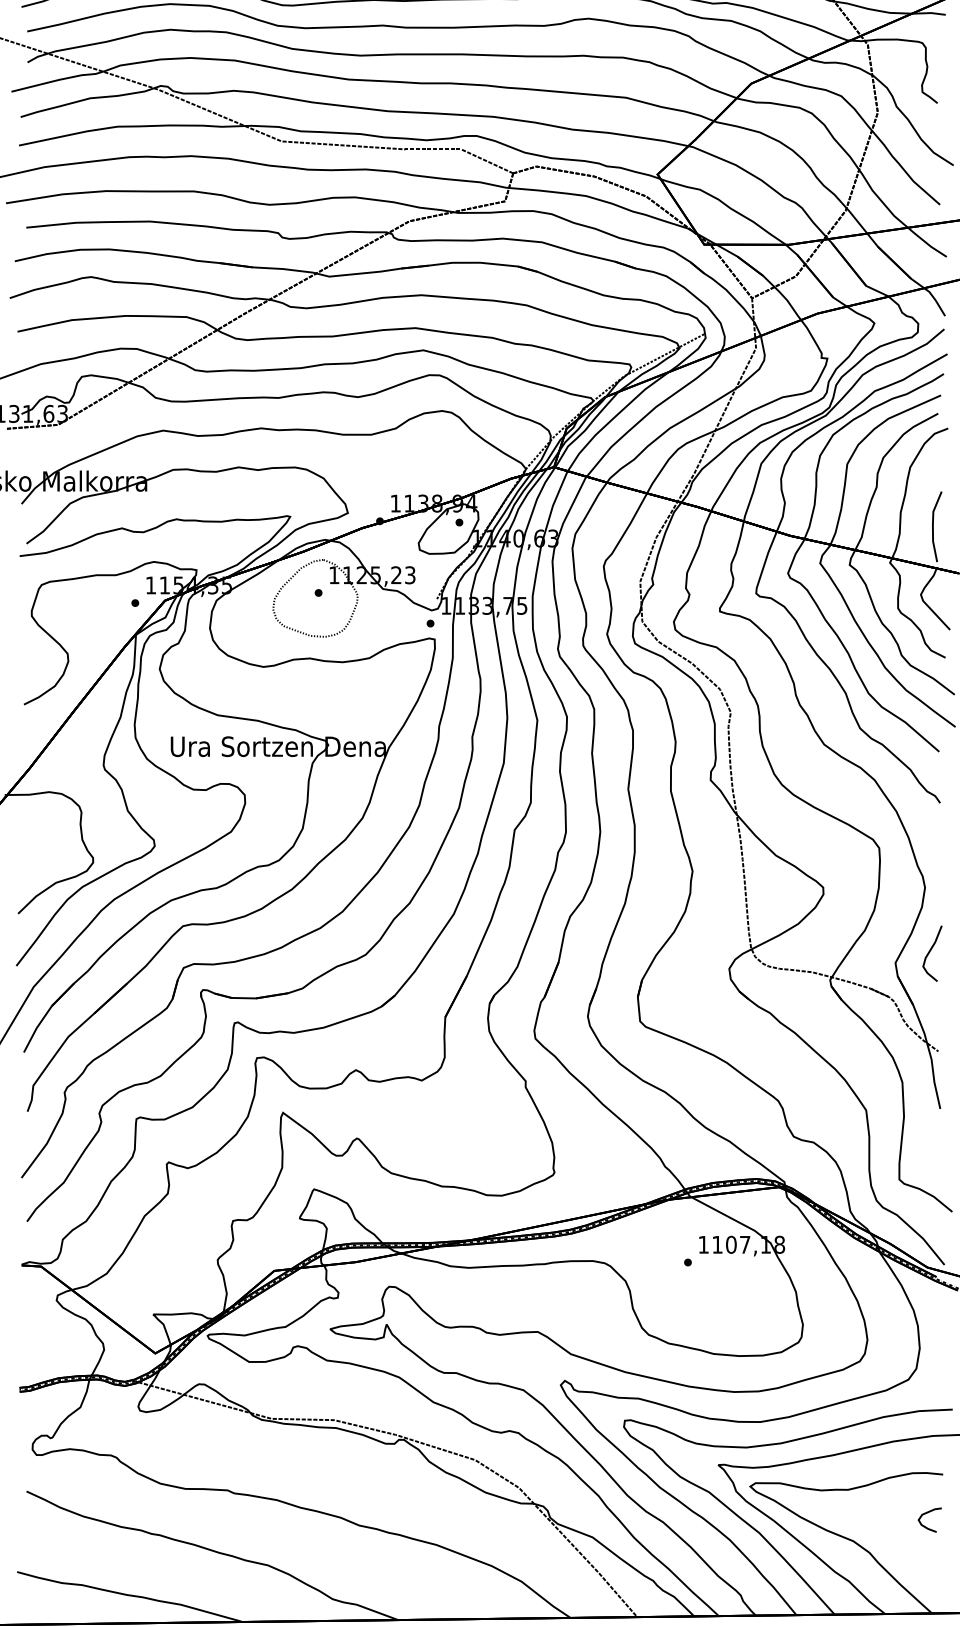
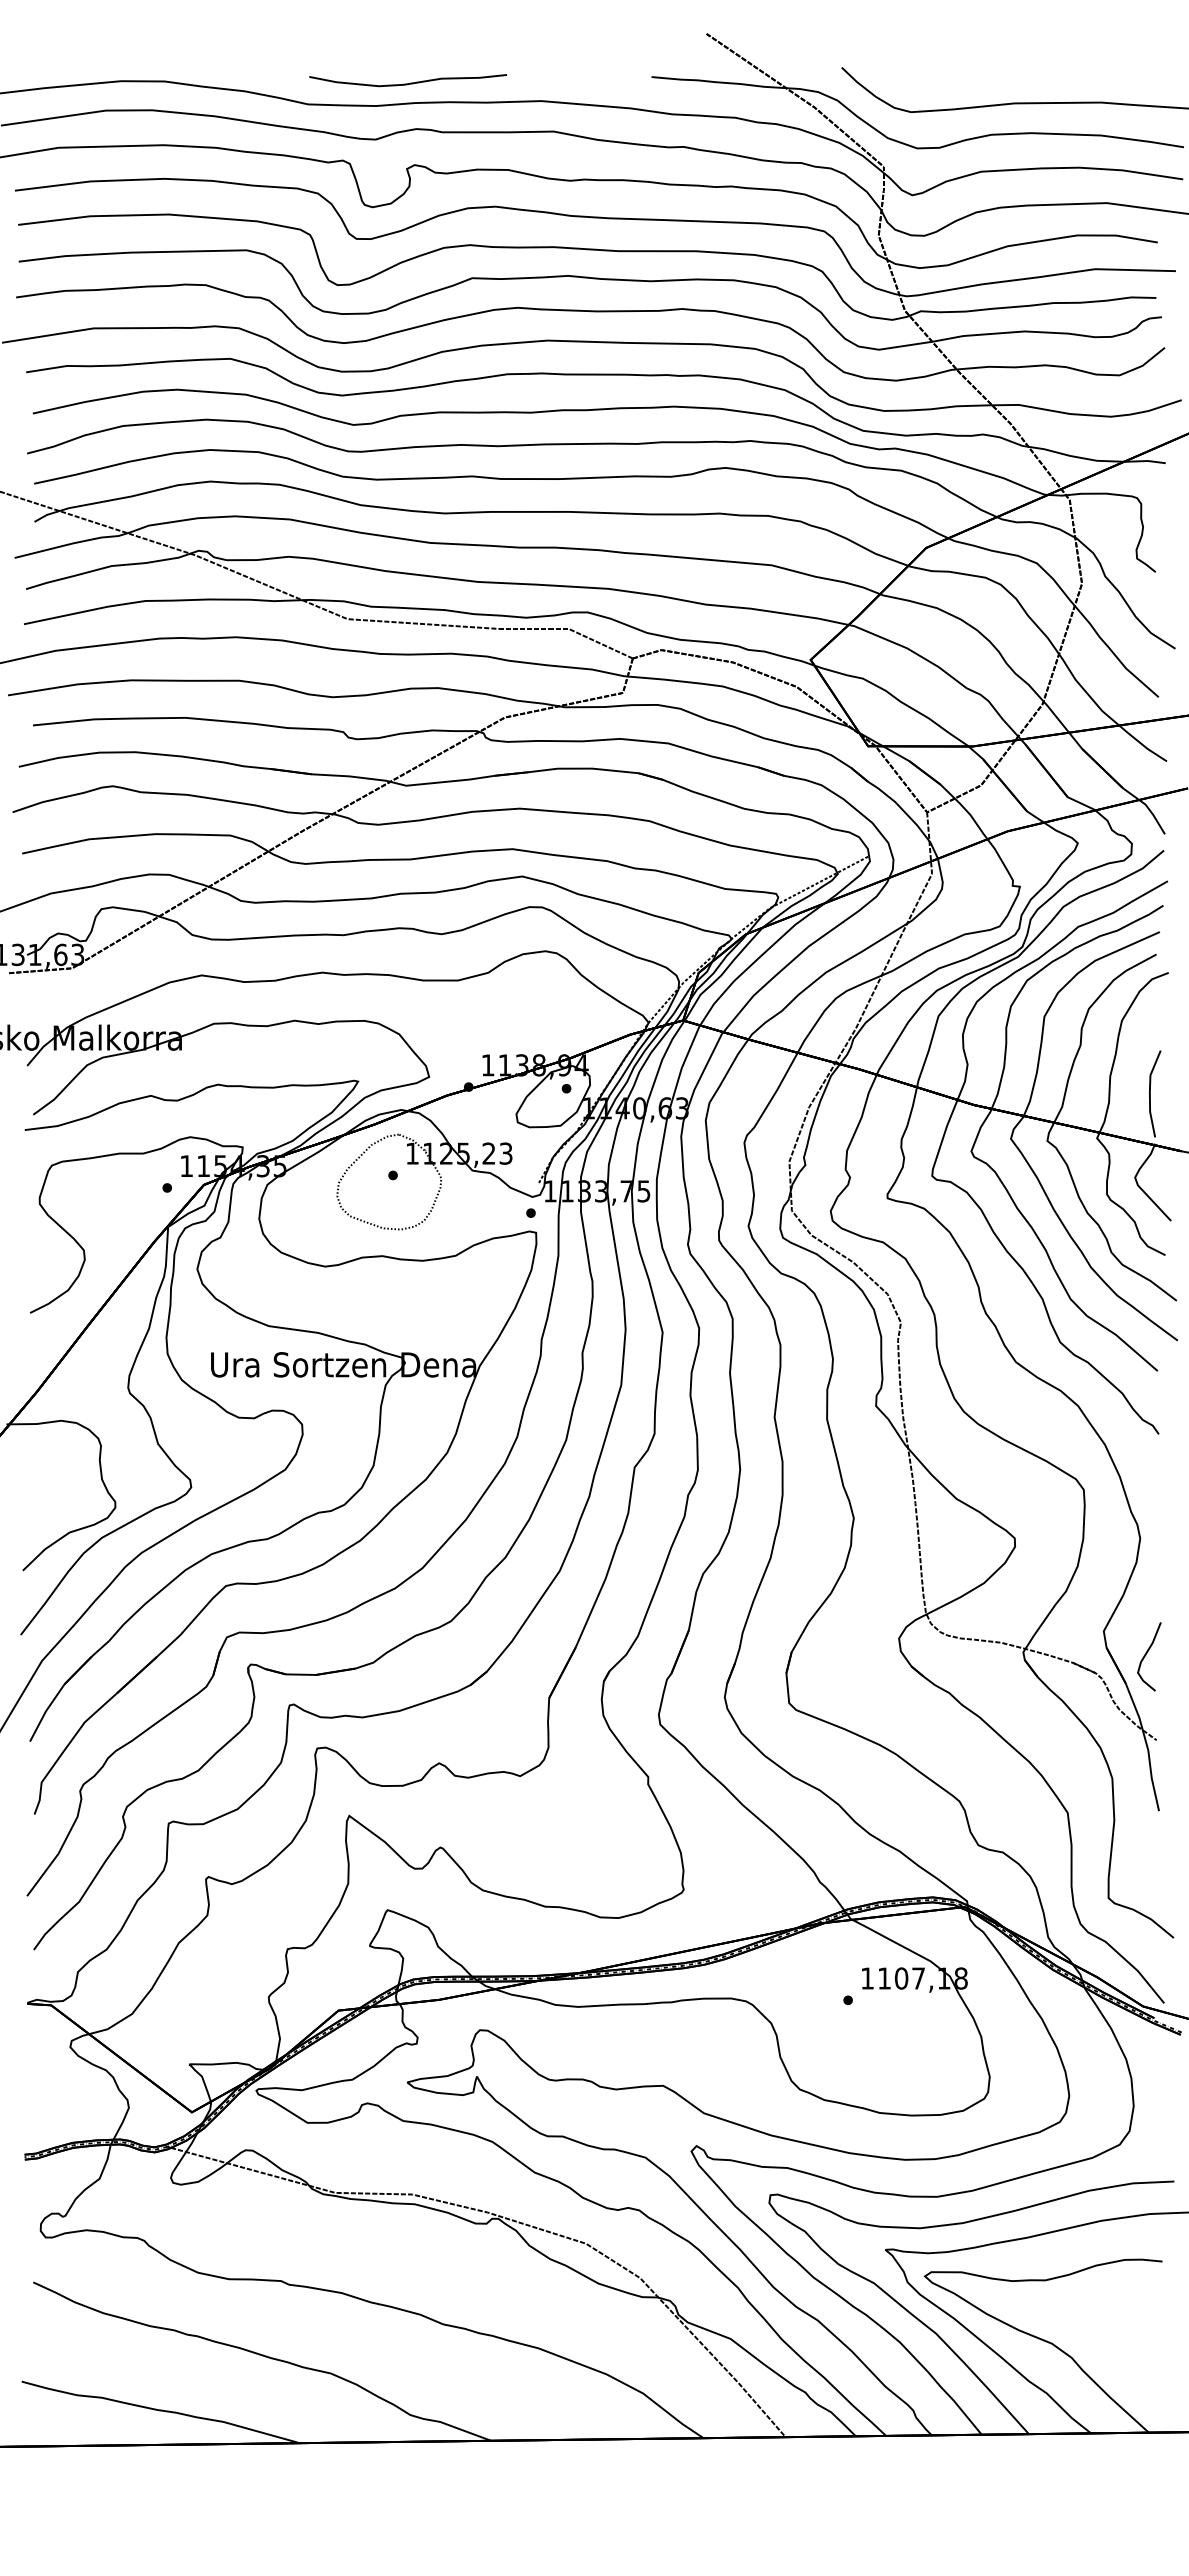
curve: (930, 952) -> (1146, 1655), moved
curve: (927, 1513) -> (1143, 2309), removed

